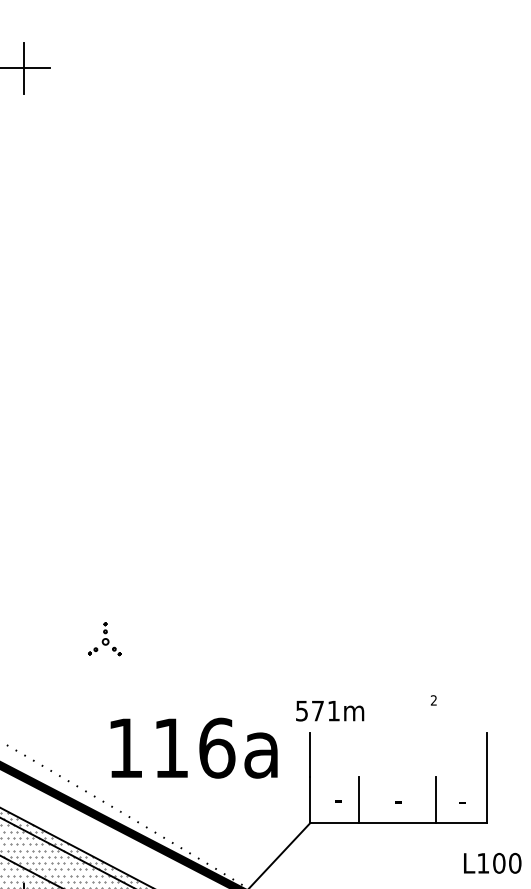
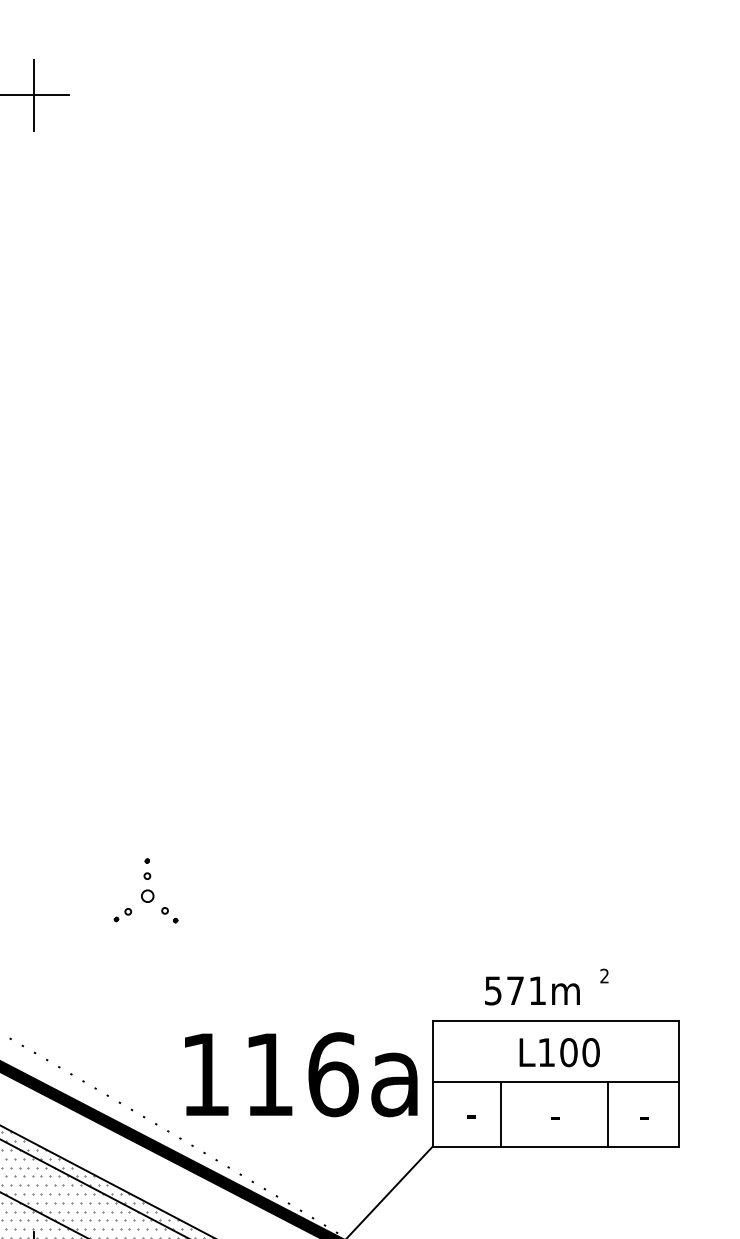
part: (104, 638) -> (145, 889), size x1.43
text: (330, 711) -> (533, 991), moved
line: (398, 732) -> (555, 1020), added
text: (193, 747) -> (300, 1073), moved
line: (398, 776) -> (555, 1082), added
text: (492, 863) -> (559, 1052), moved

